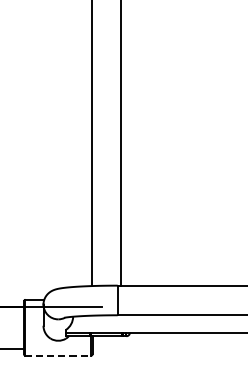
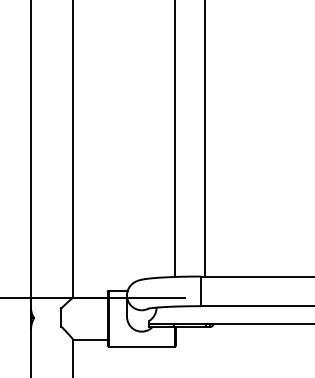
line: (58, 355) -> (141, 346), dashed -> solid

